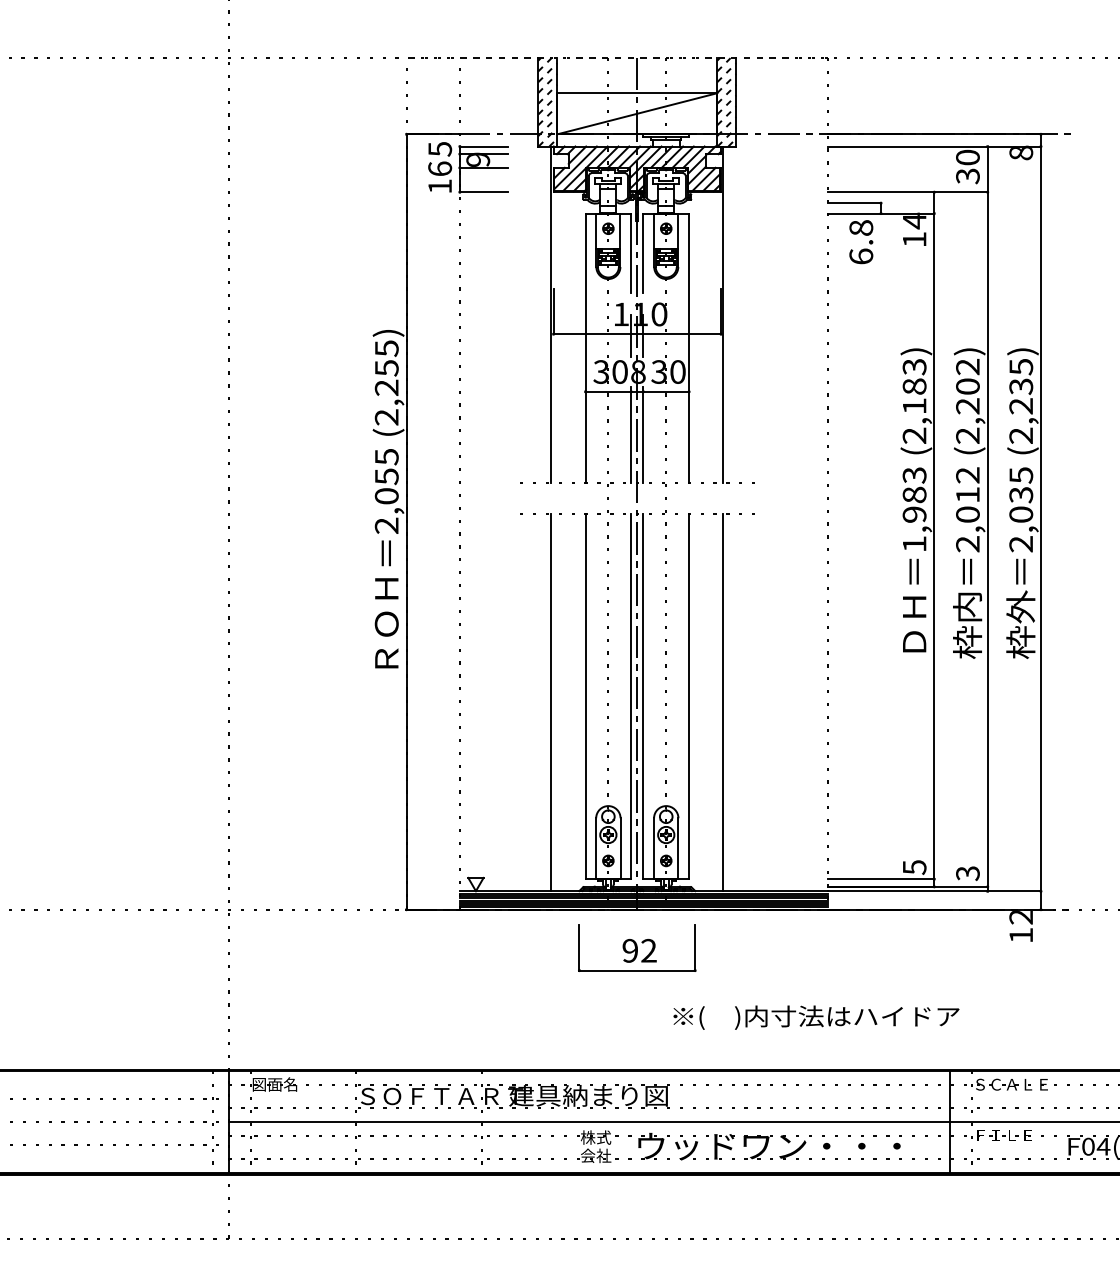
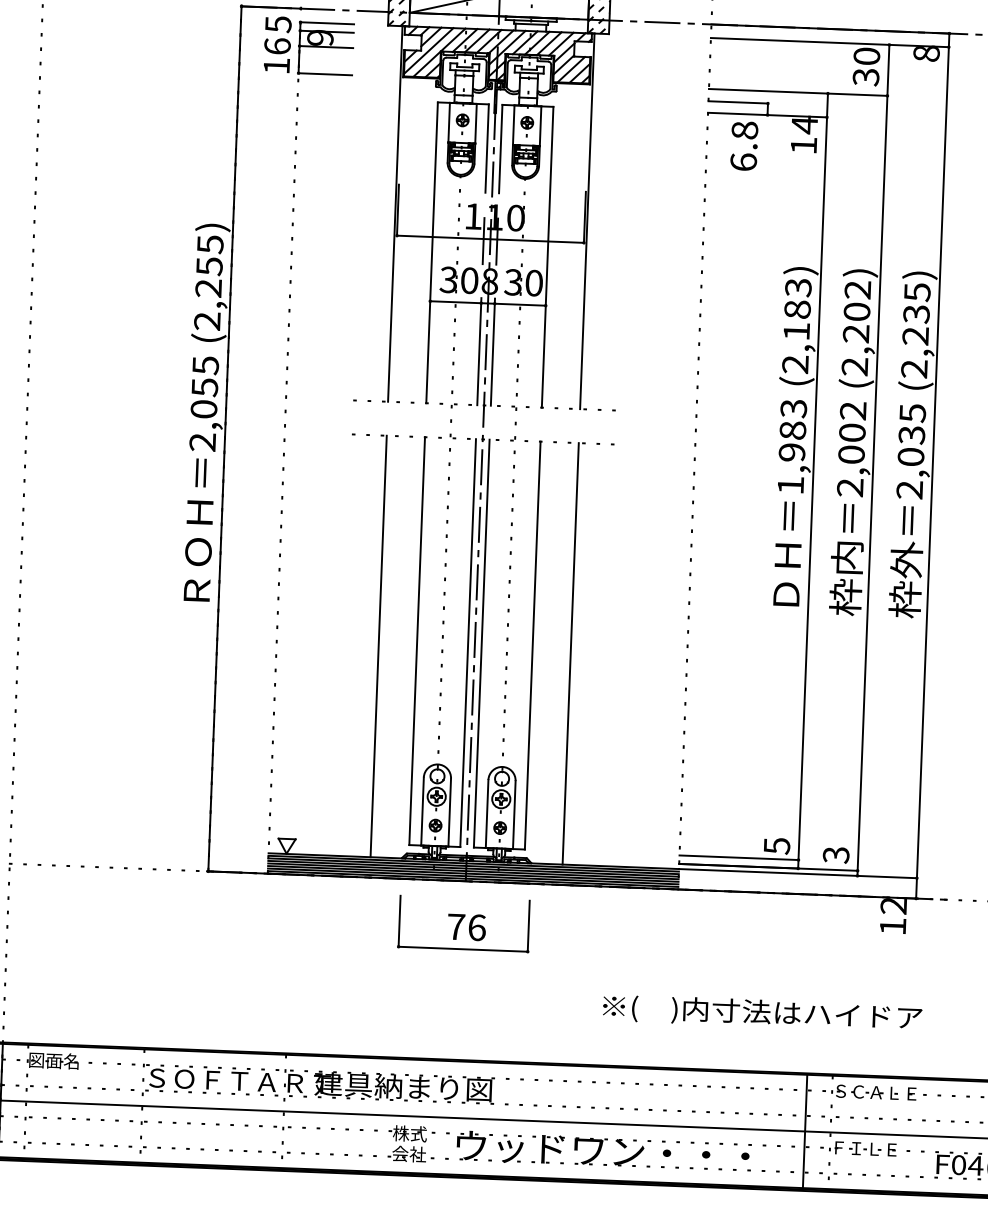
text: (967, 494) -> (851, 432), 2,012 -> 2,002
text: (639, 950) -> (466, 926), 92 -> 76
text: (816, 1017) -> (762, 1013), moved

